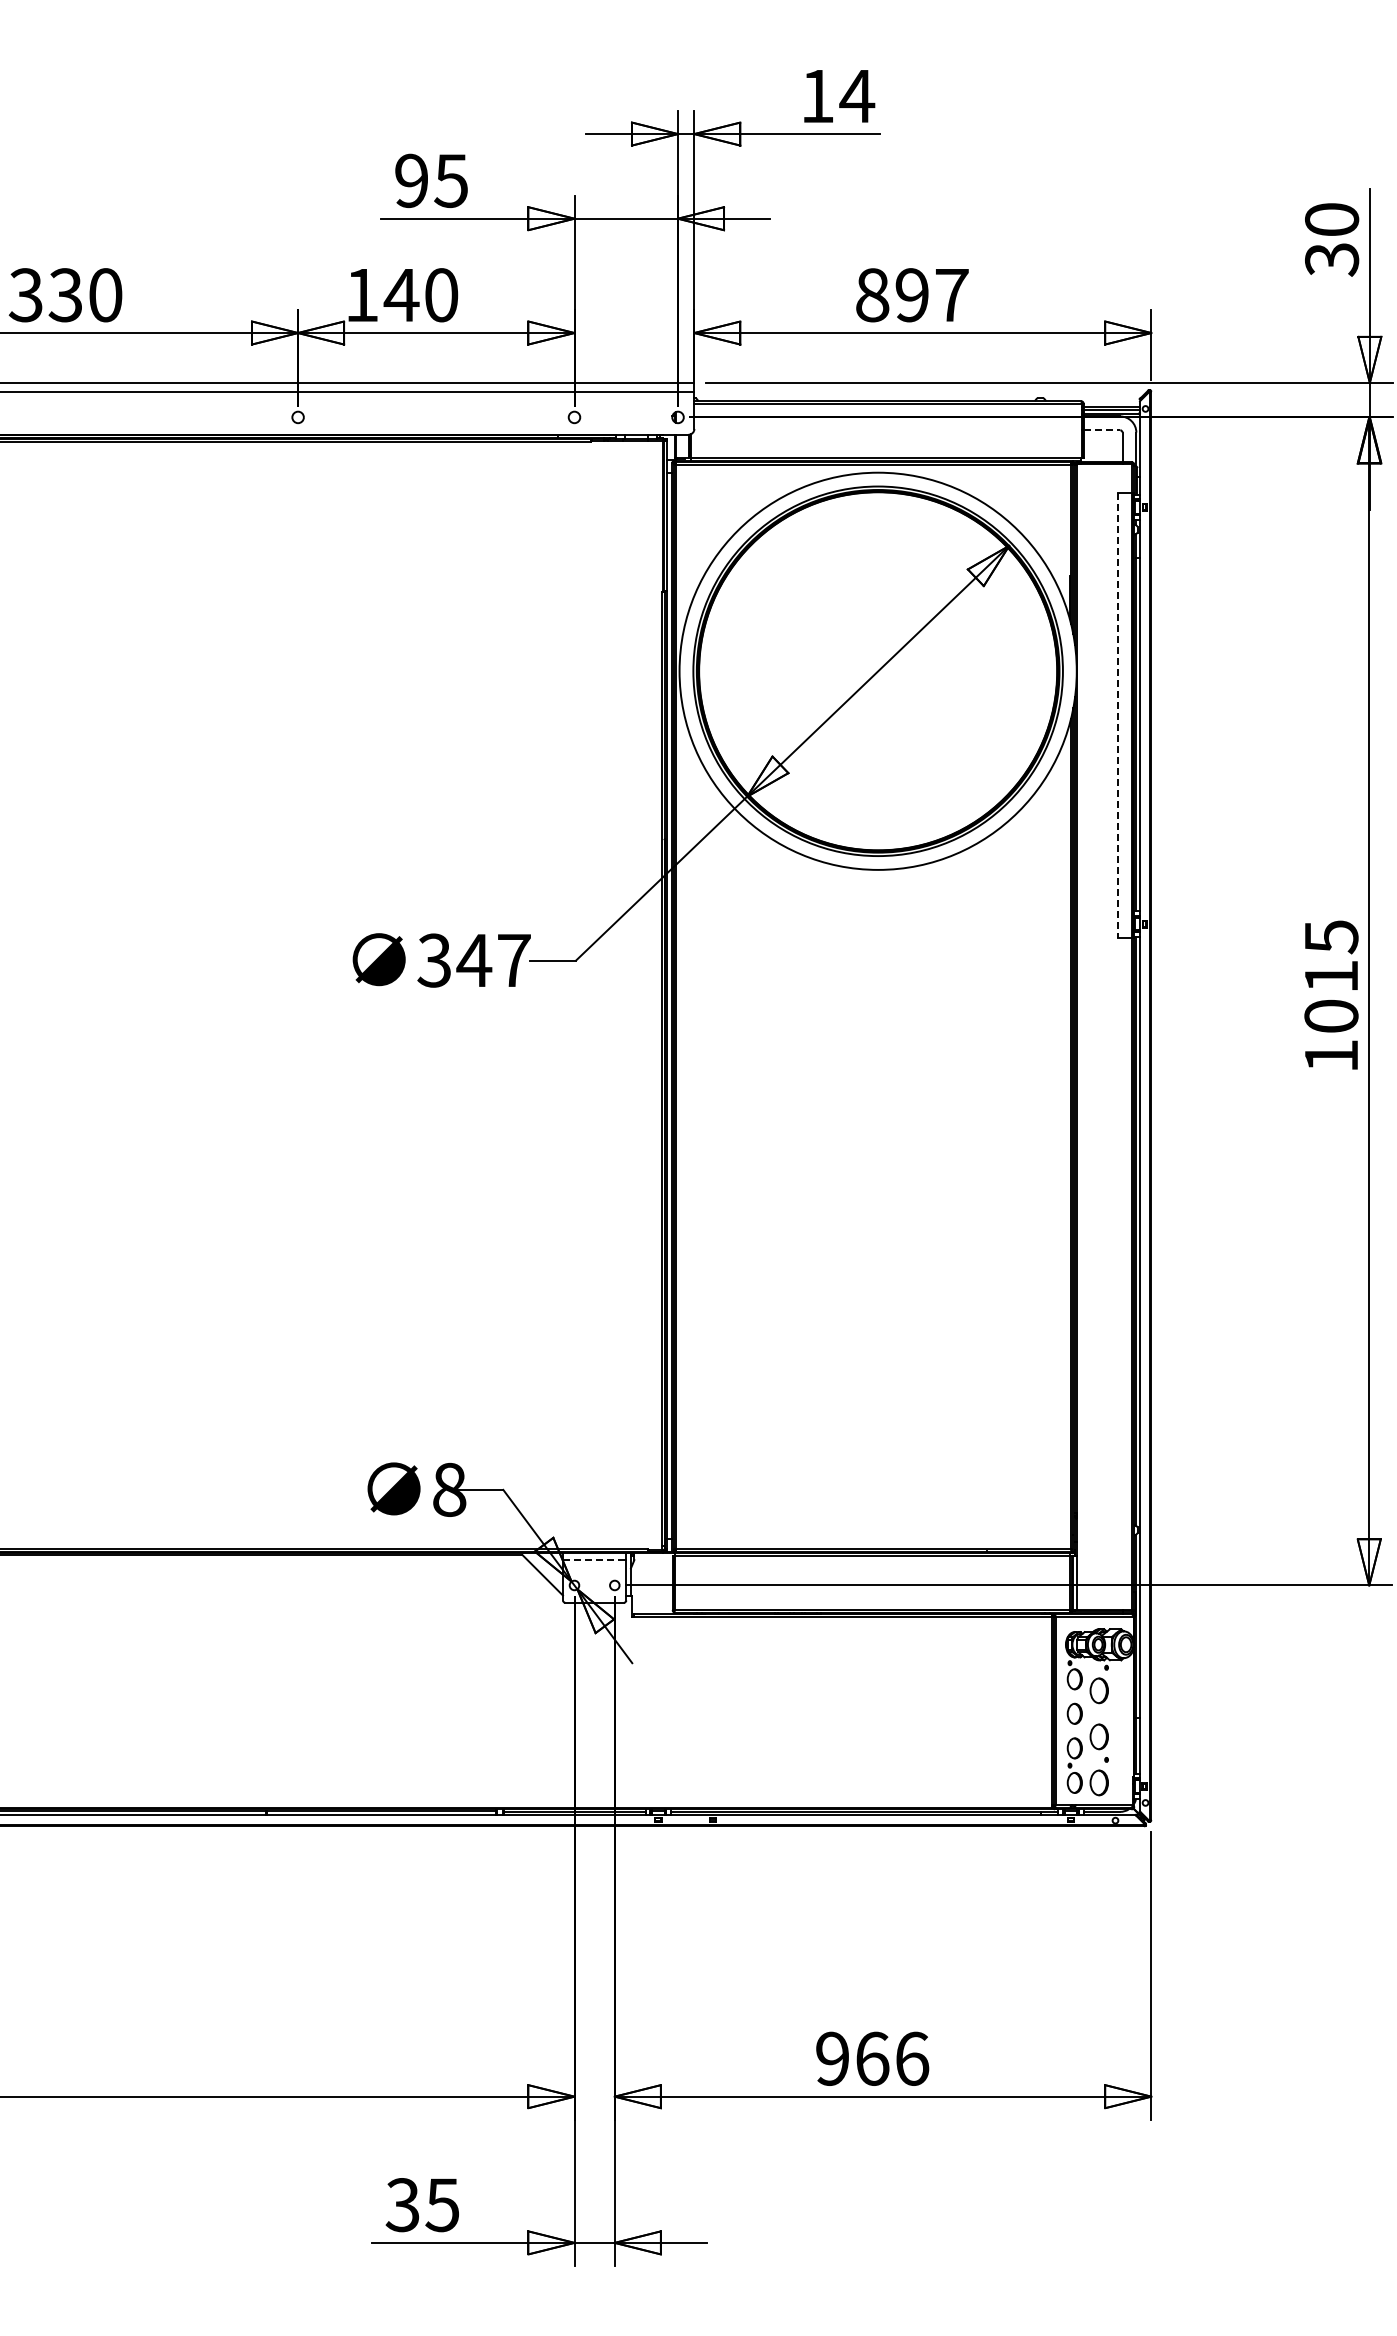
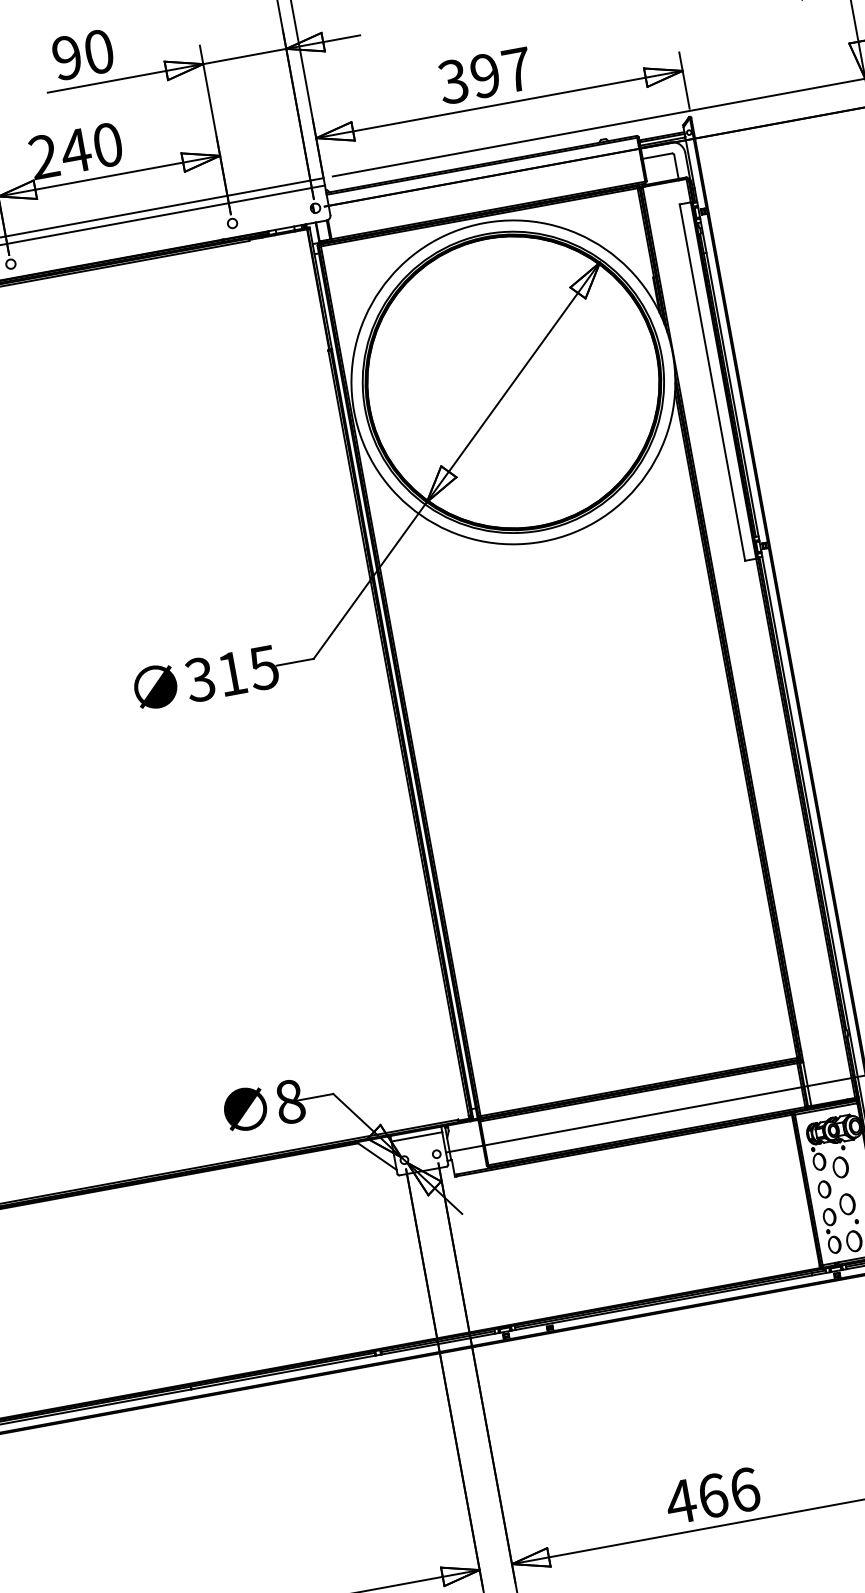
text: (451, 180) -> (99, 51), 95 -> 90
text: (361, 294) -> (43, 156), 140 -> 240
text: (872, 295) -> (453, 81), 897 -> 397
line: (1102, 430) -> (657, 156), dashed -> solid
line: (1118, 716) -> (712, 383), dashed -> solid
text: (493, 960) -> (247, 670), 347 -> 315
line: (594, 1560) -> (416, 1137), dashed -> solid
text: (832, 2058) -> (680, 1501), 966 -> 466

